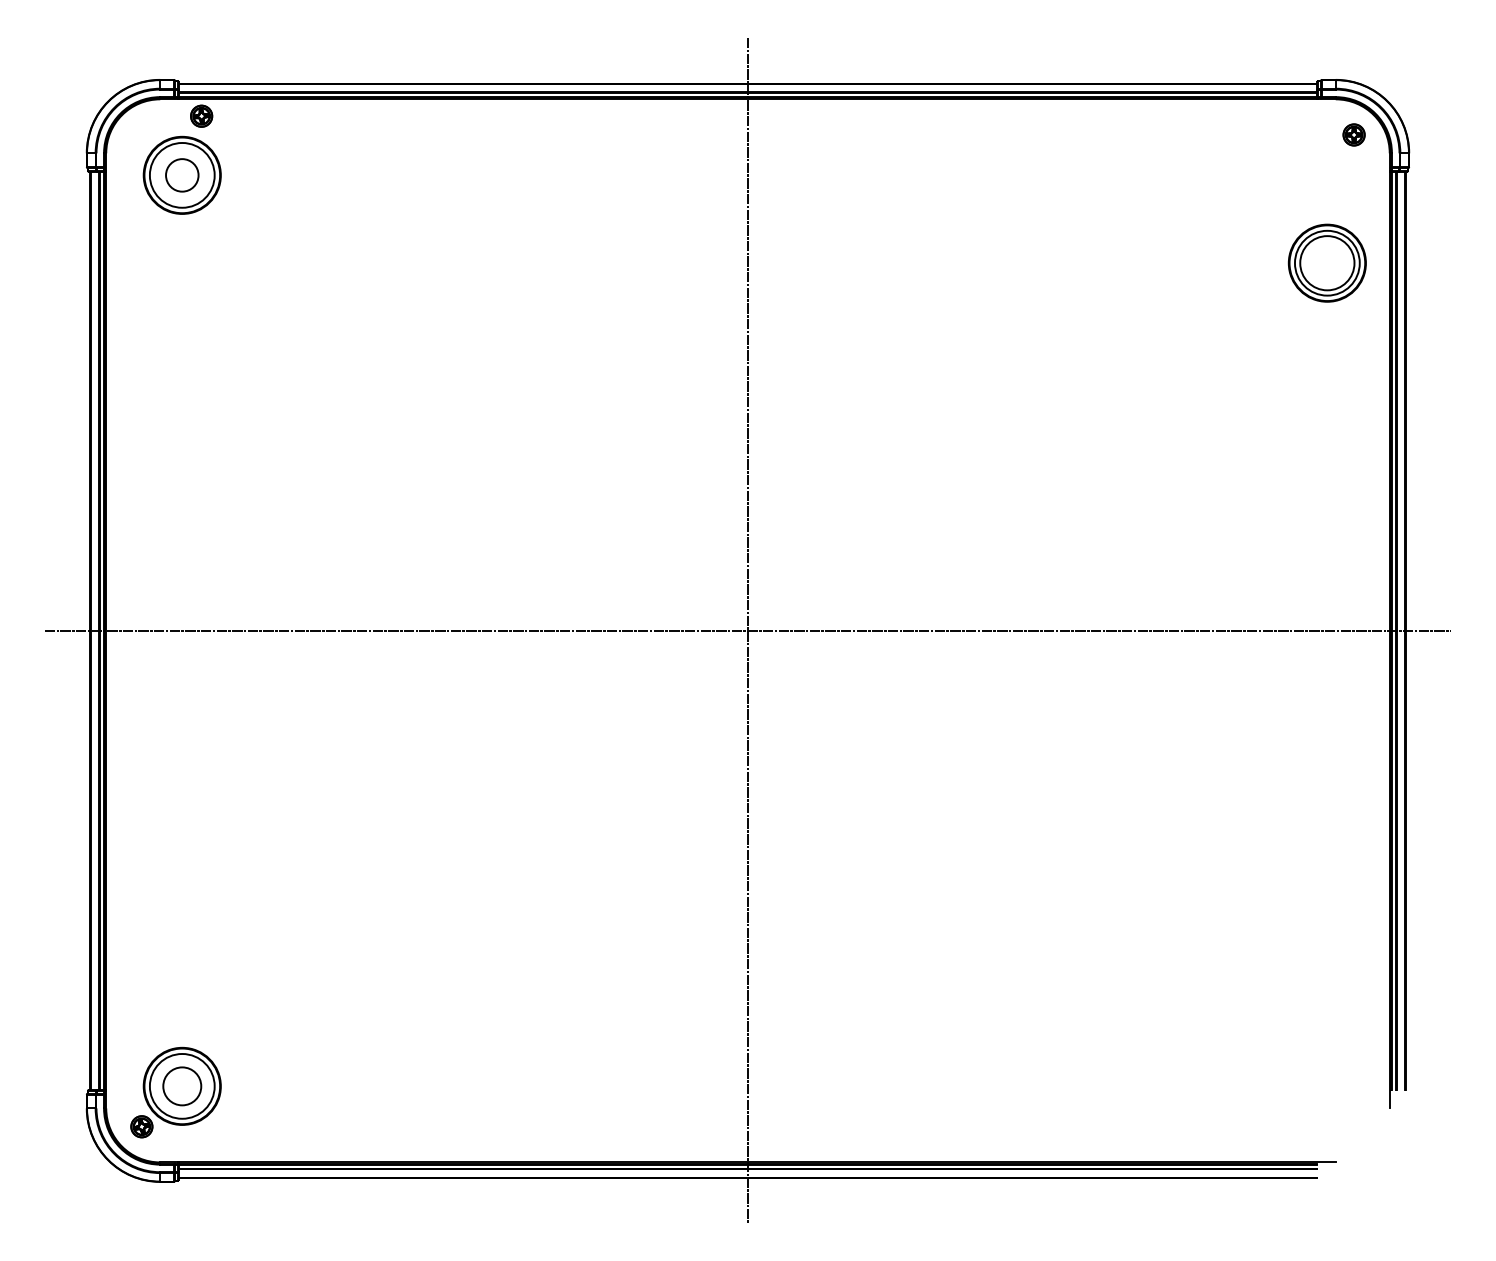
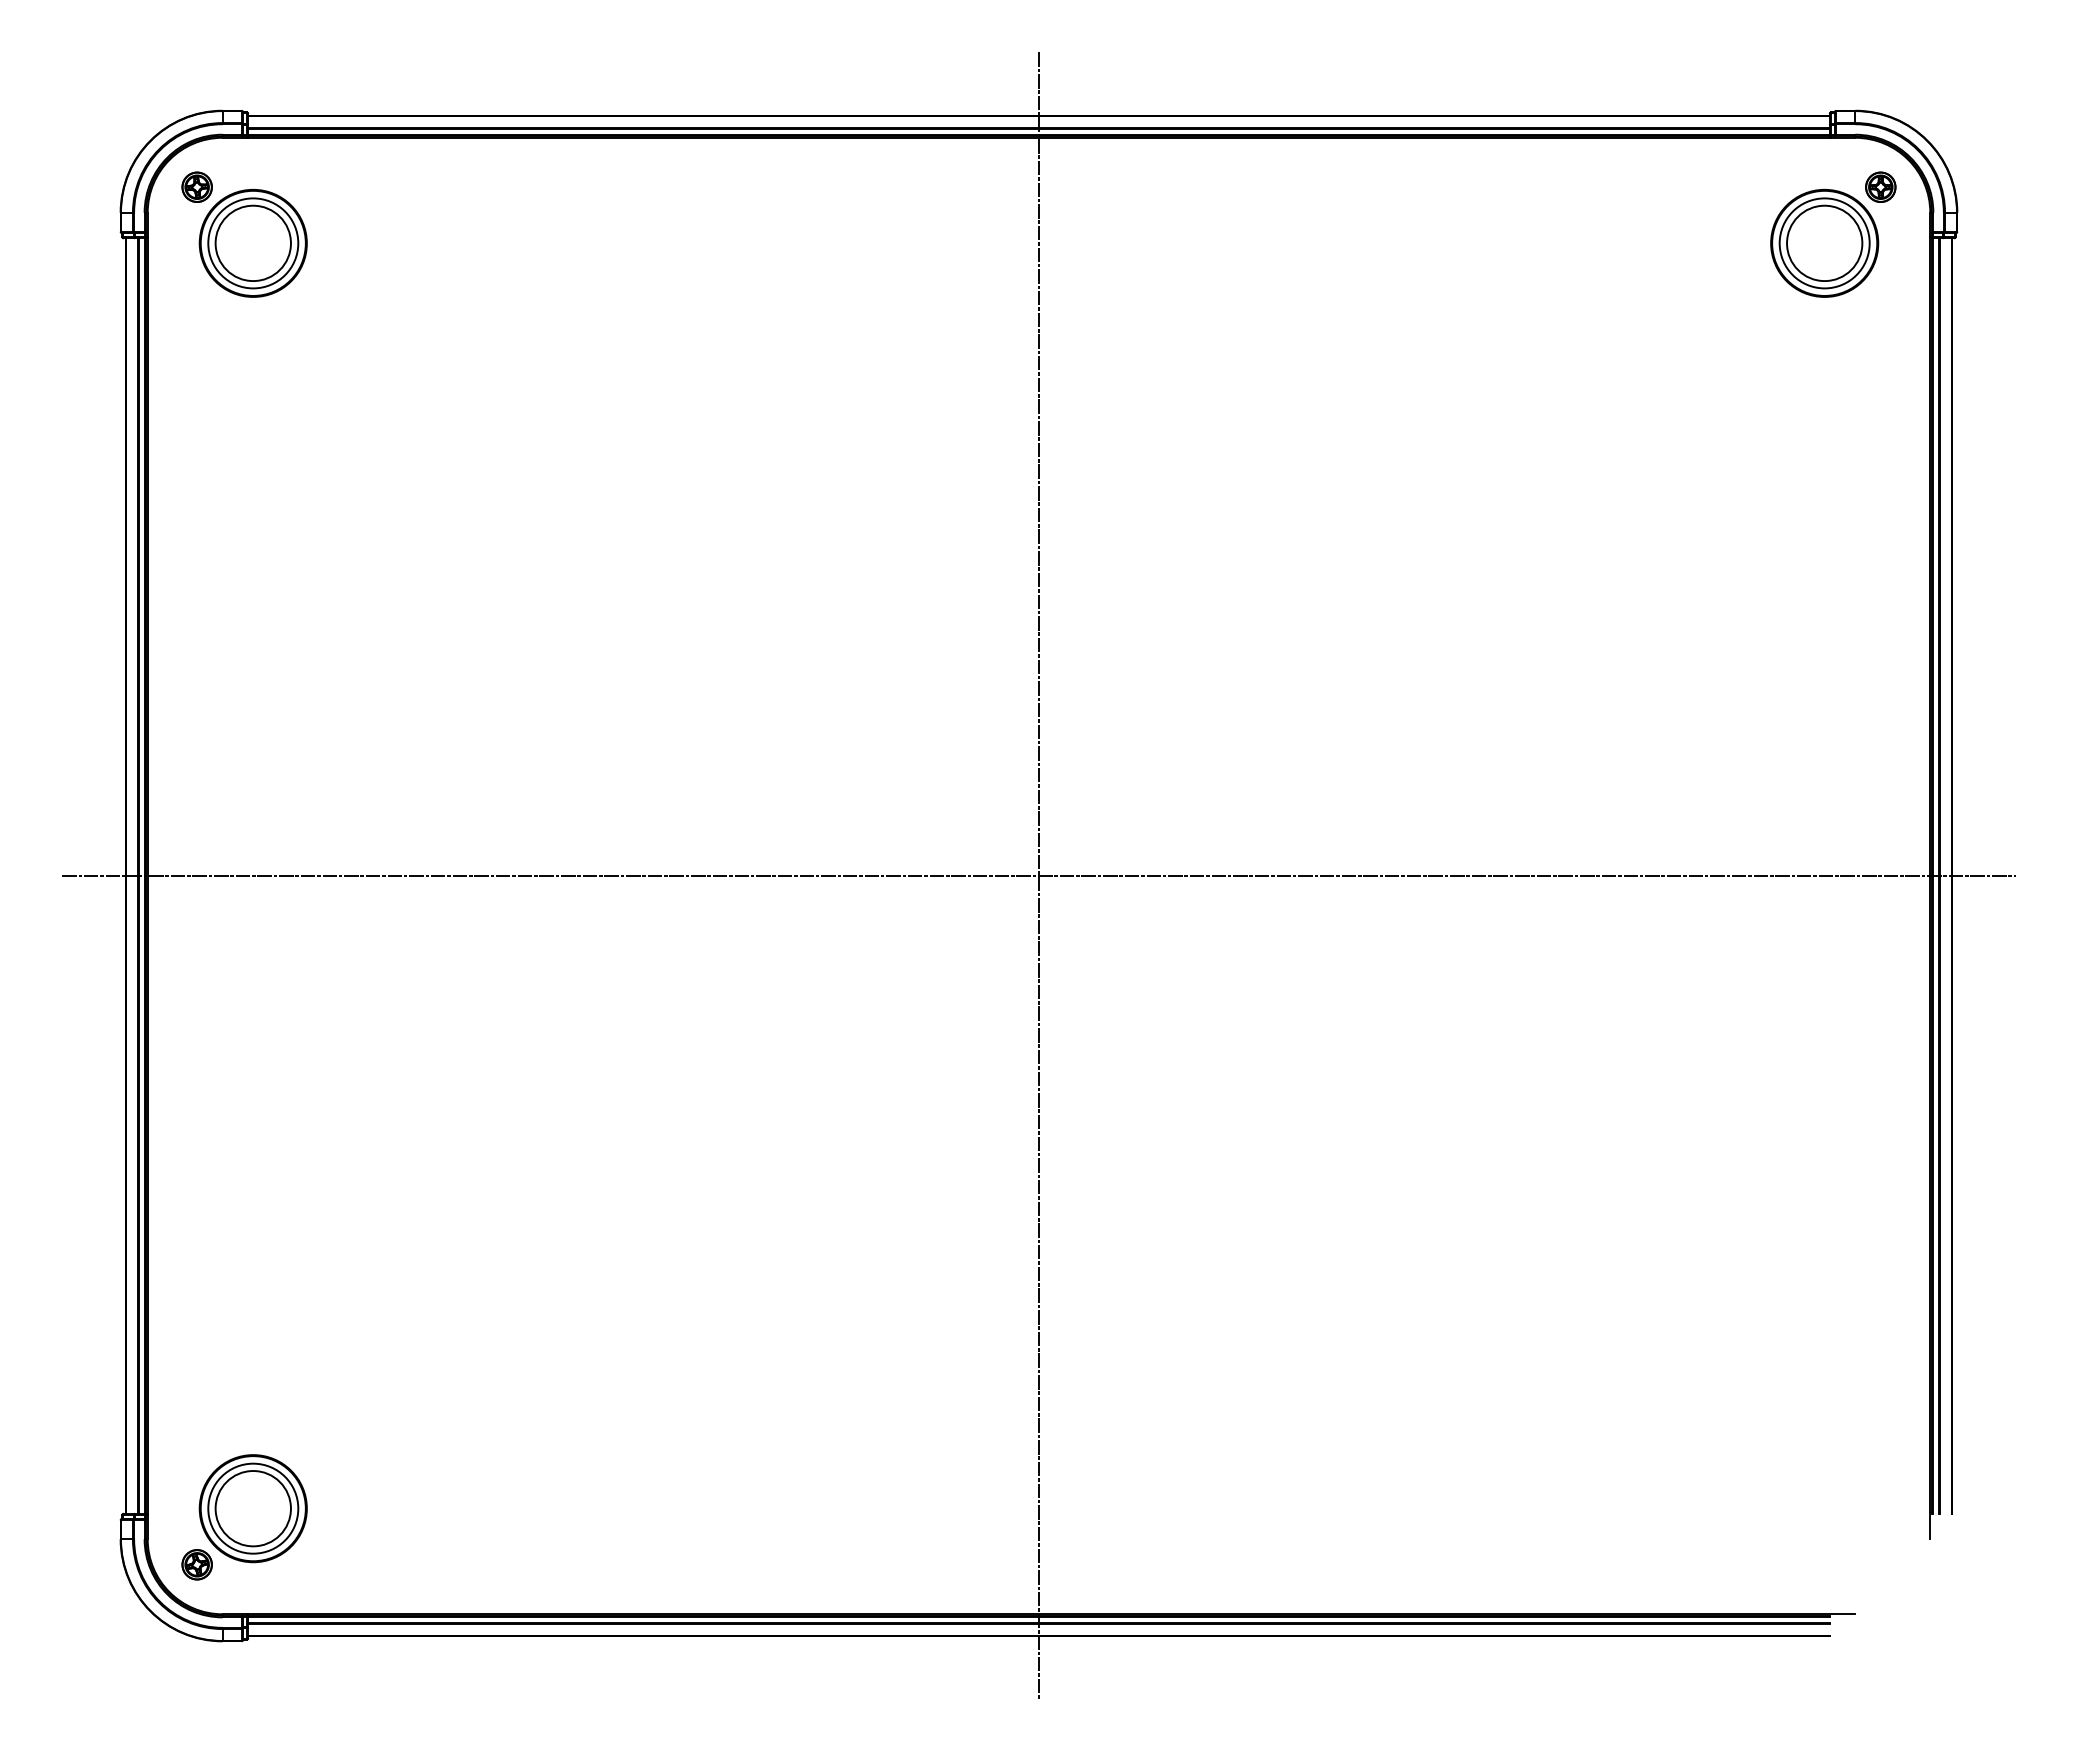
part: (201, 115) -> (196, 186), moved
circle: (181, 175) -> (252, 243), size x1.67
part: (1327, 262) -> (1824, 242), moved
circle: (181, 1086) -> (252, 1508), size x1.43

